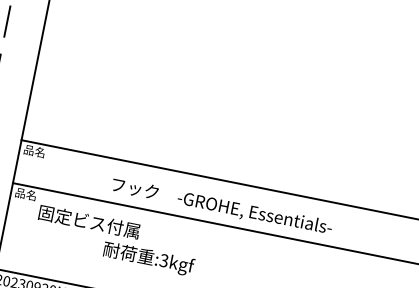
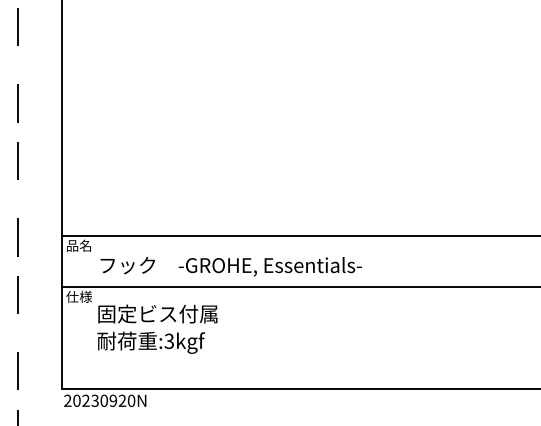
text: (25, 193) -> (78, 296), 品名 -> 仕様
text: (221, 206) -> (230, 266), moved
text: (148, 258) -> (150, 342), moved

